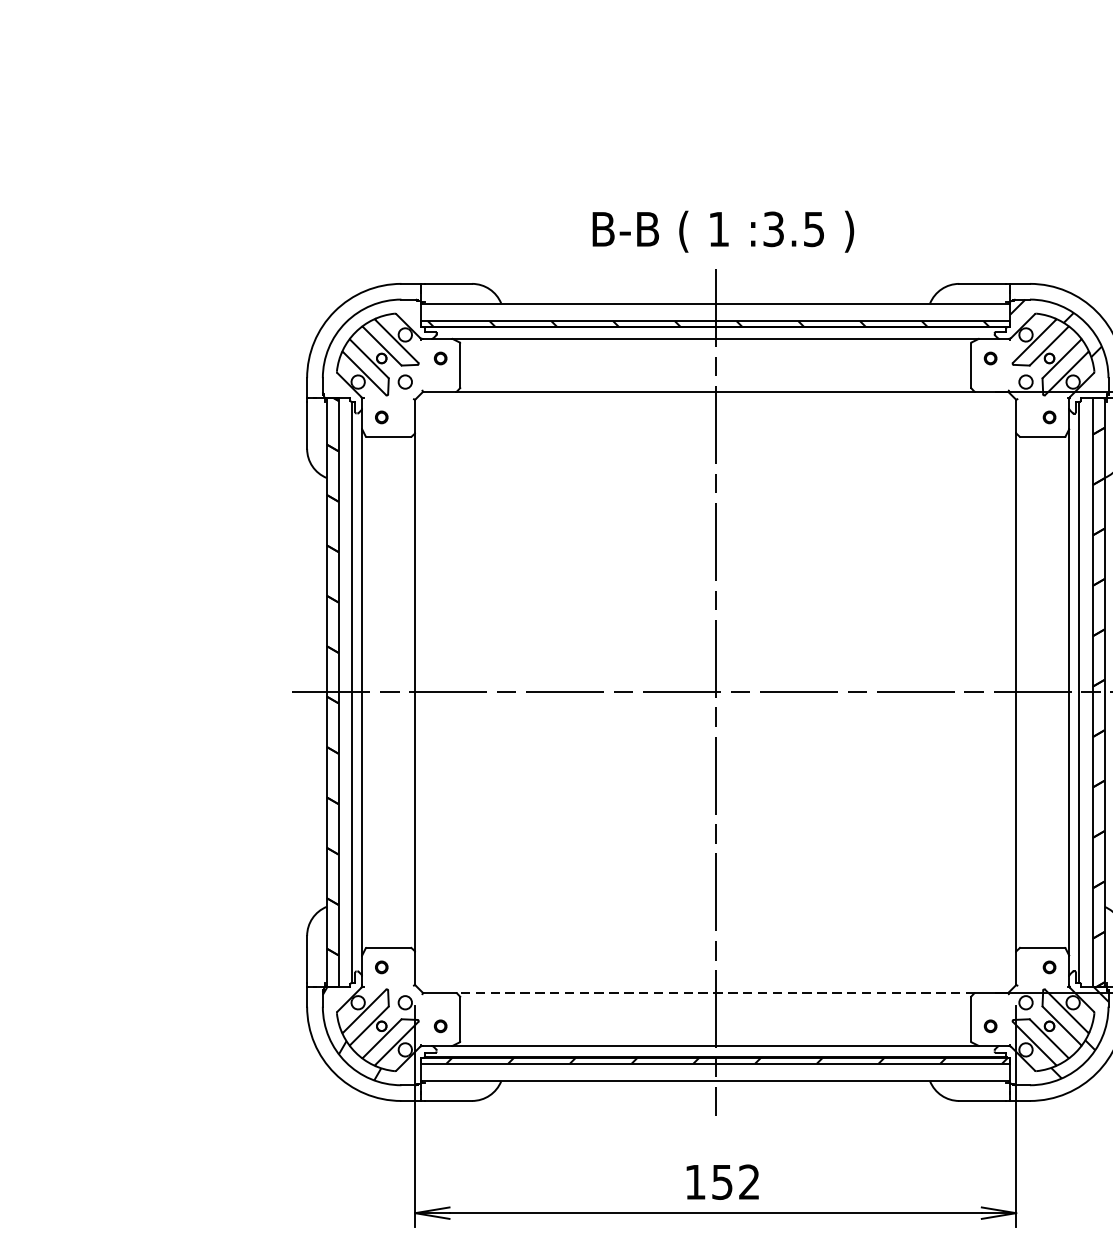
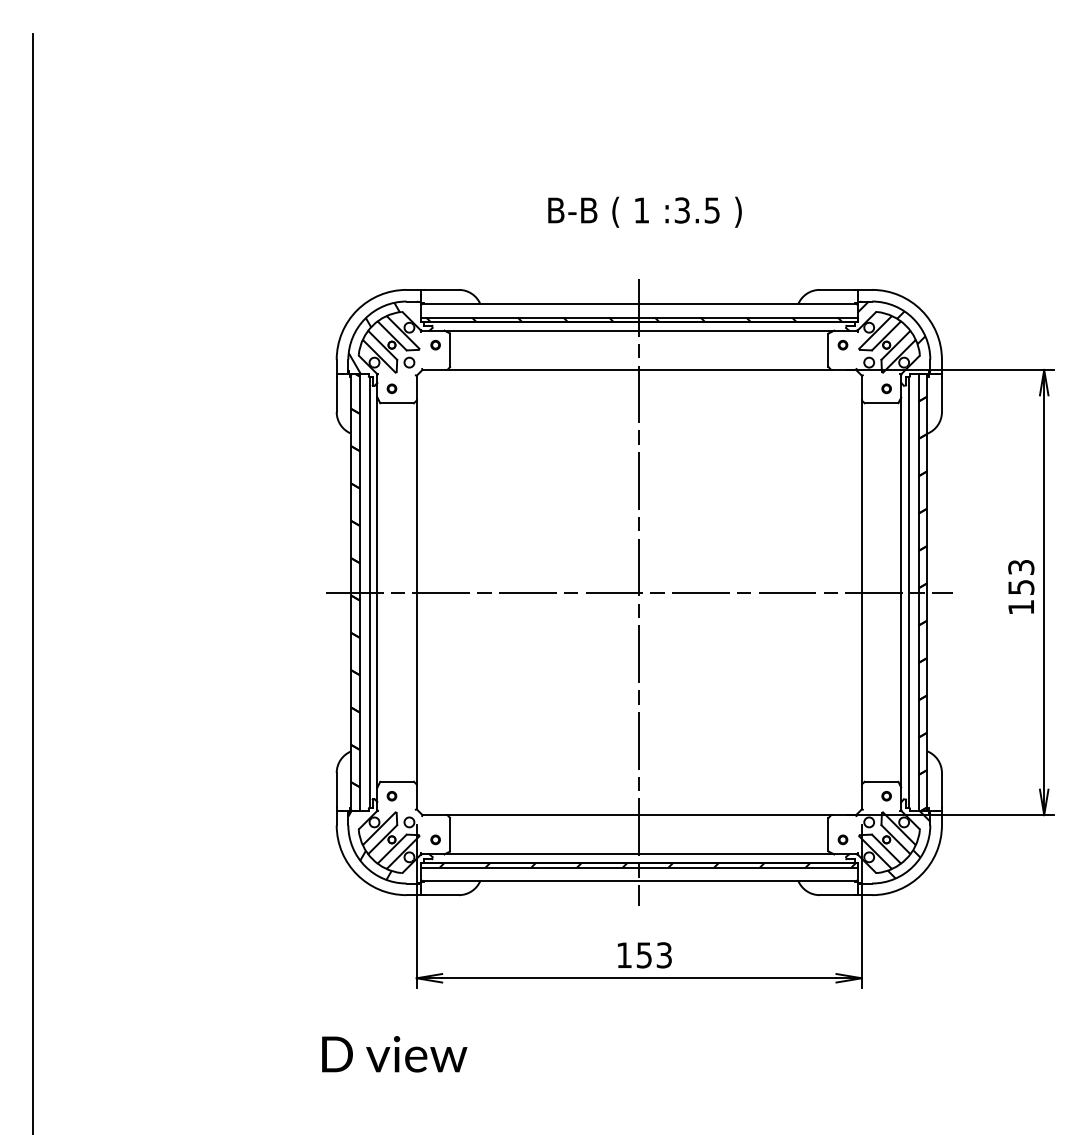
text: (722, 230) -> (644, 211), moved
hatch: (356, 349) -> (373, 338), added
line: (714, 993) -> (638, 815), dashed -> solid
text: (748, 1182) -> (663, 955), 152 -> 153

